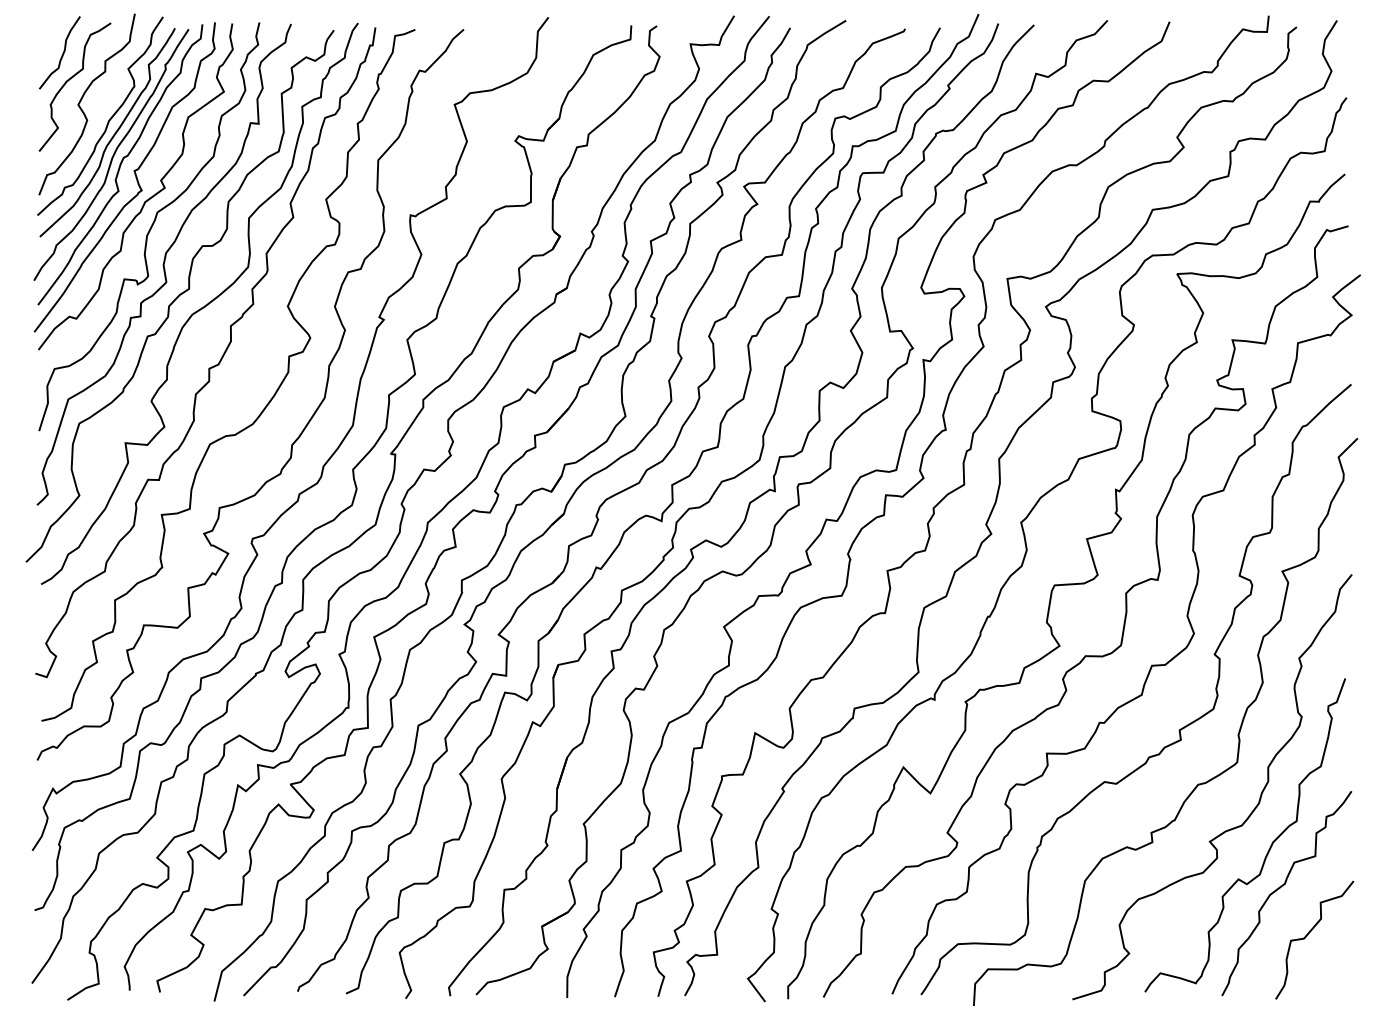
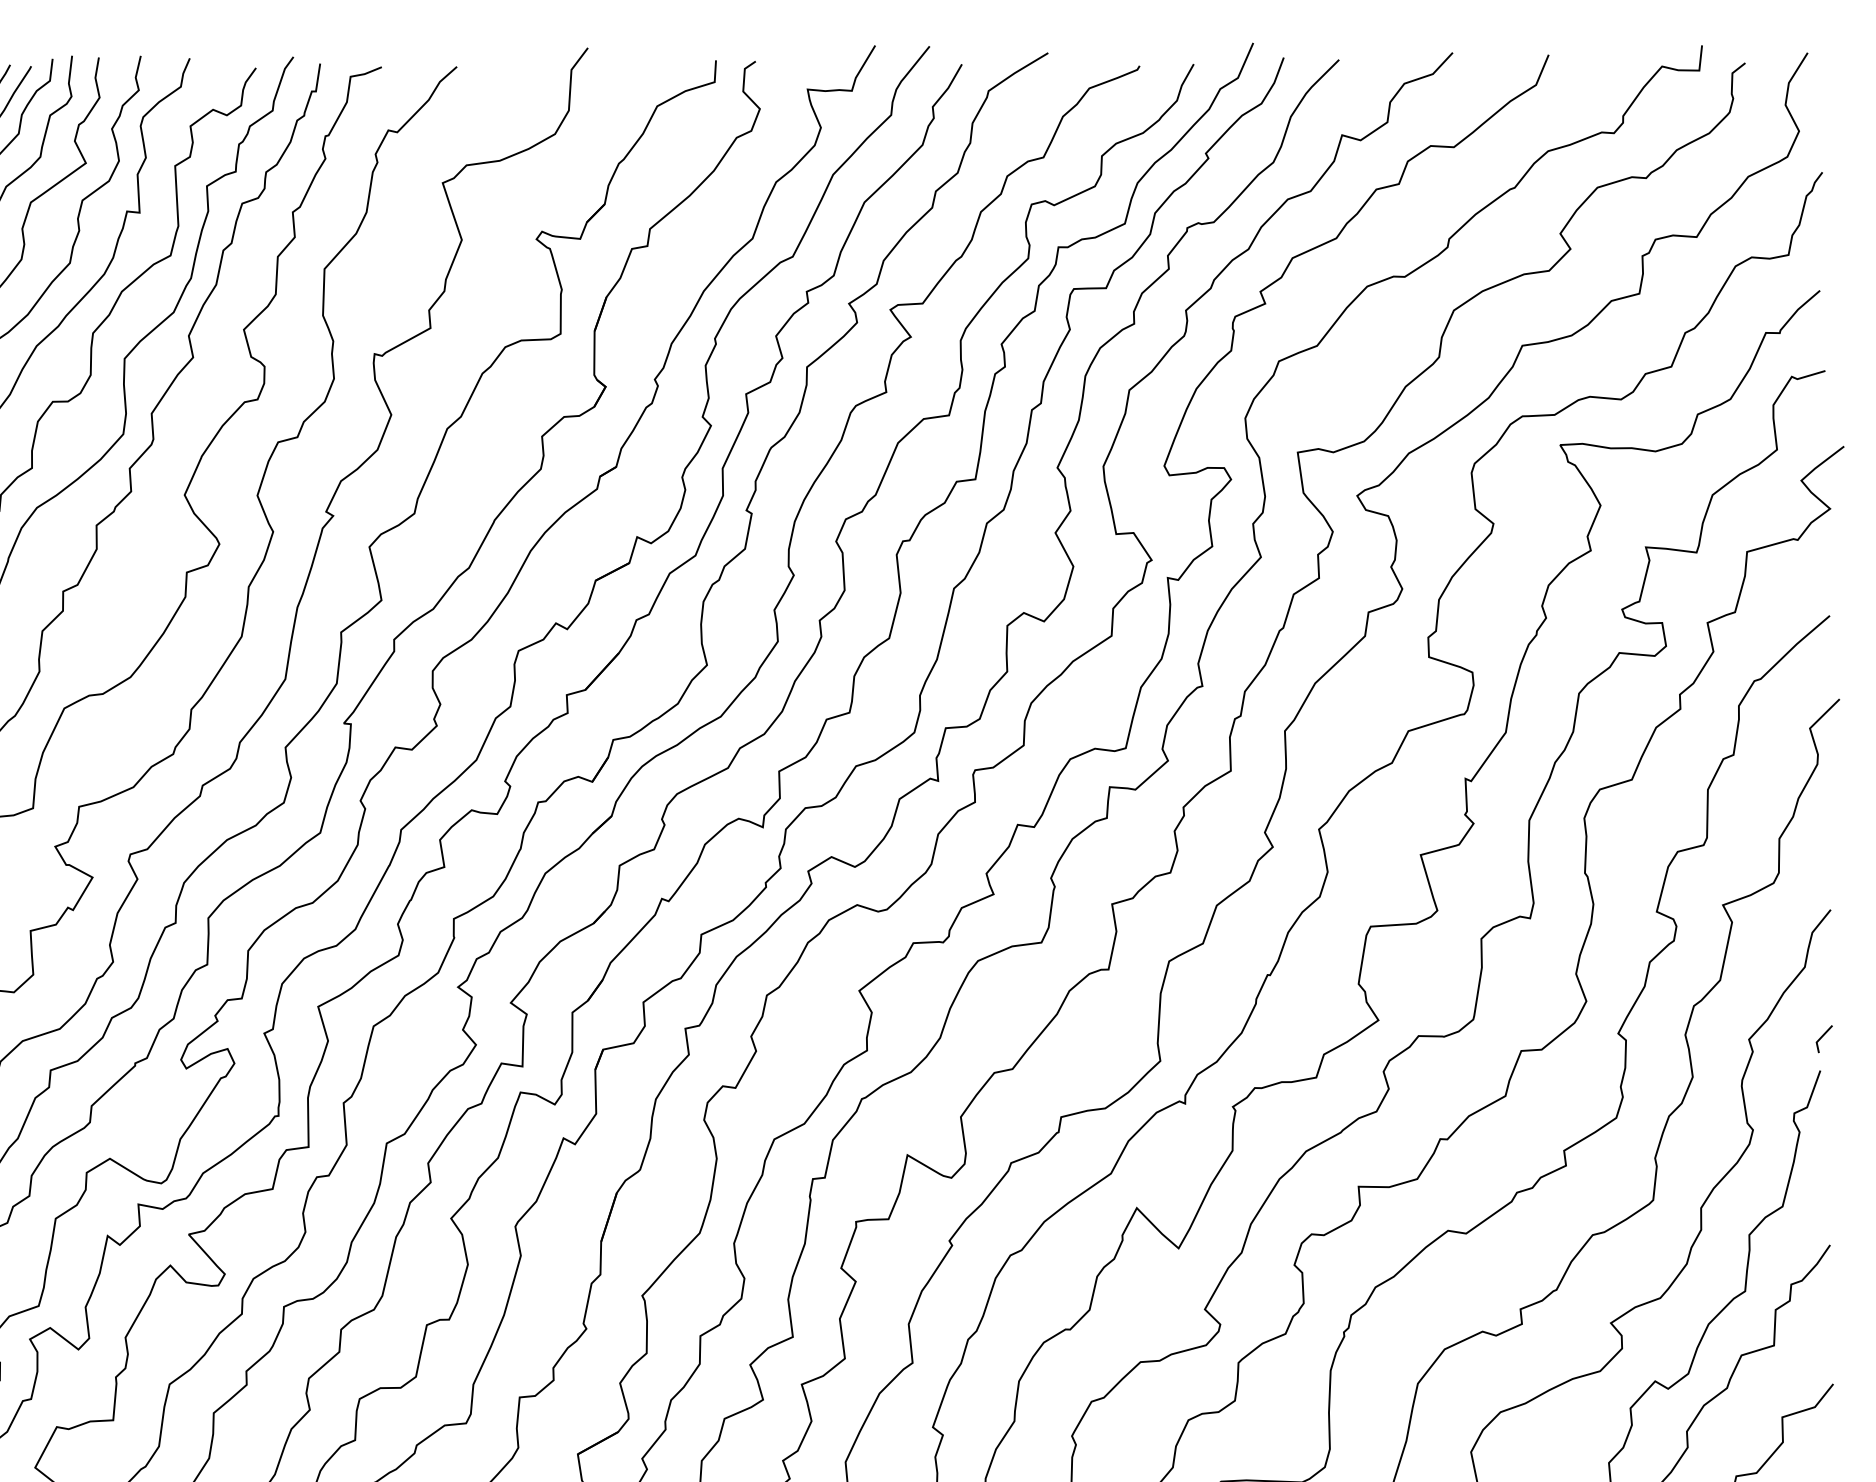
line: (1346, 657) -> (1822, 1038), added

